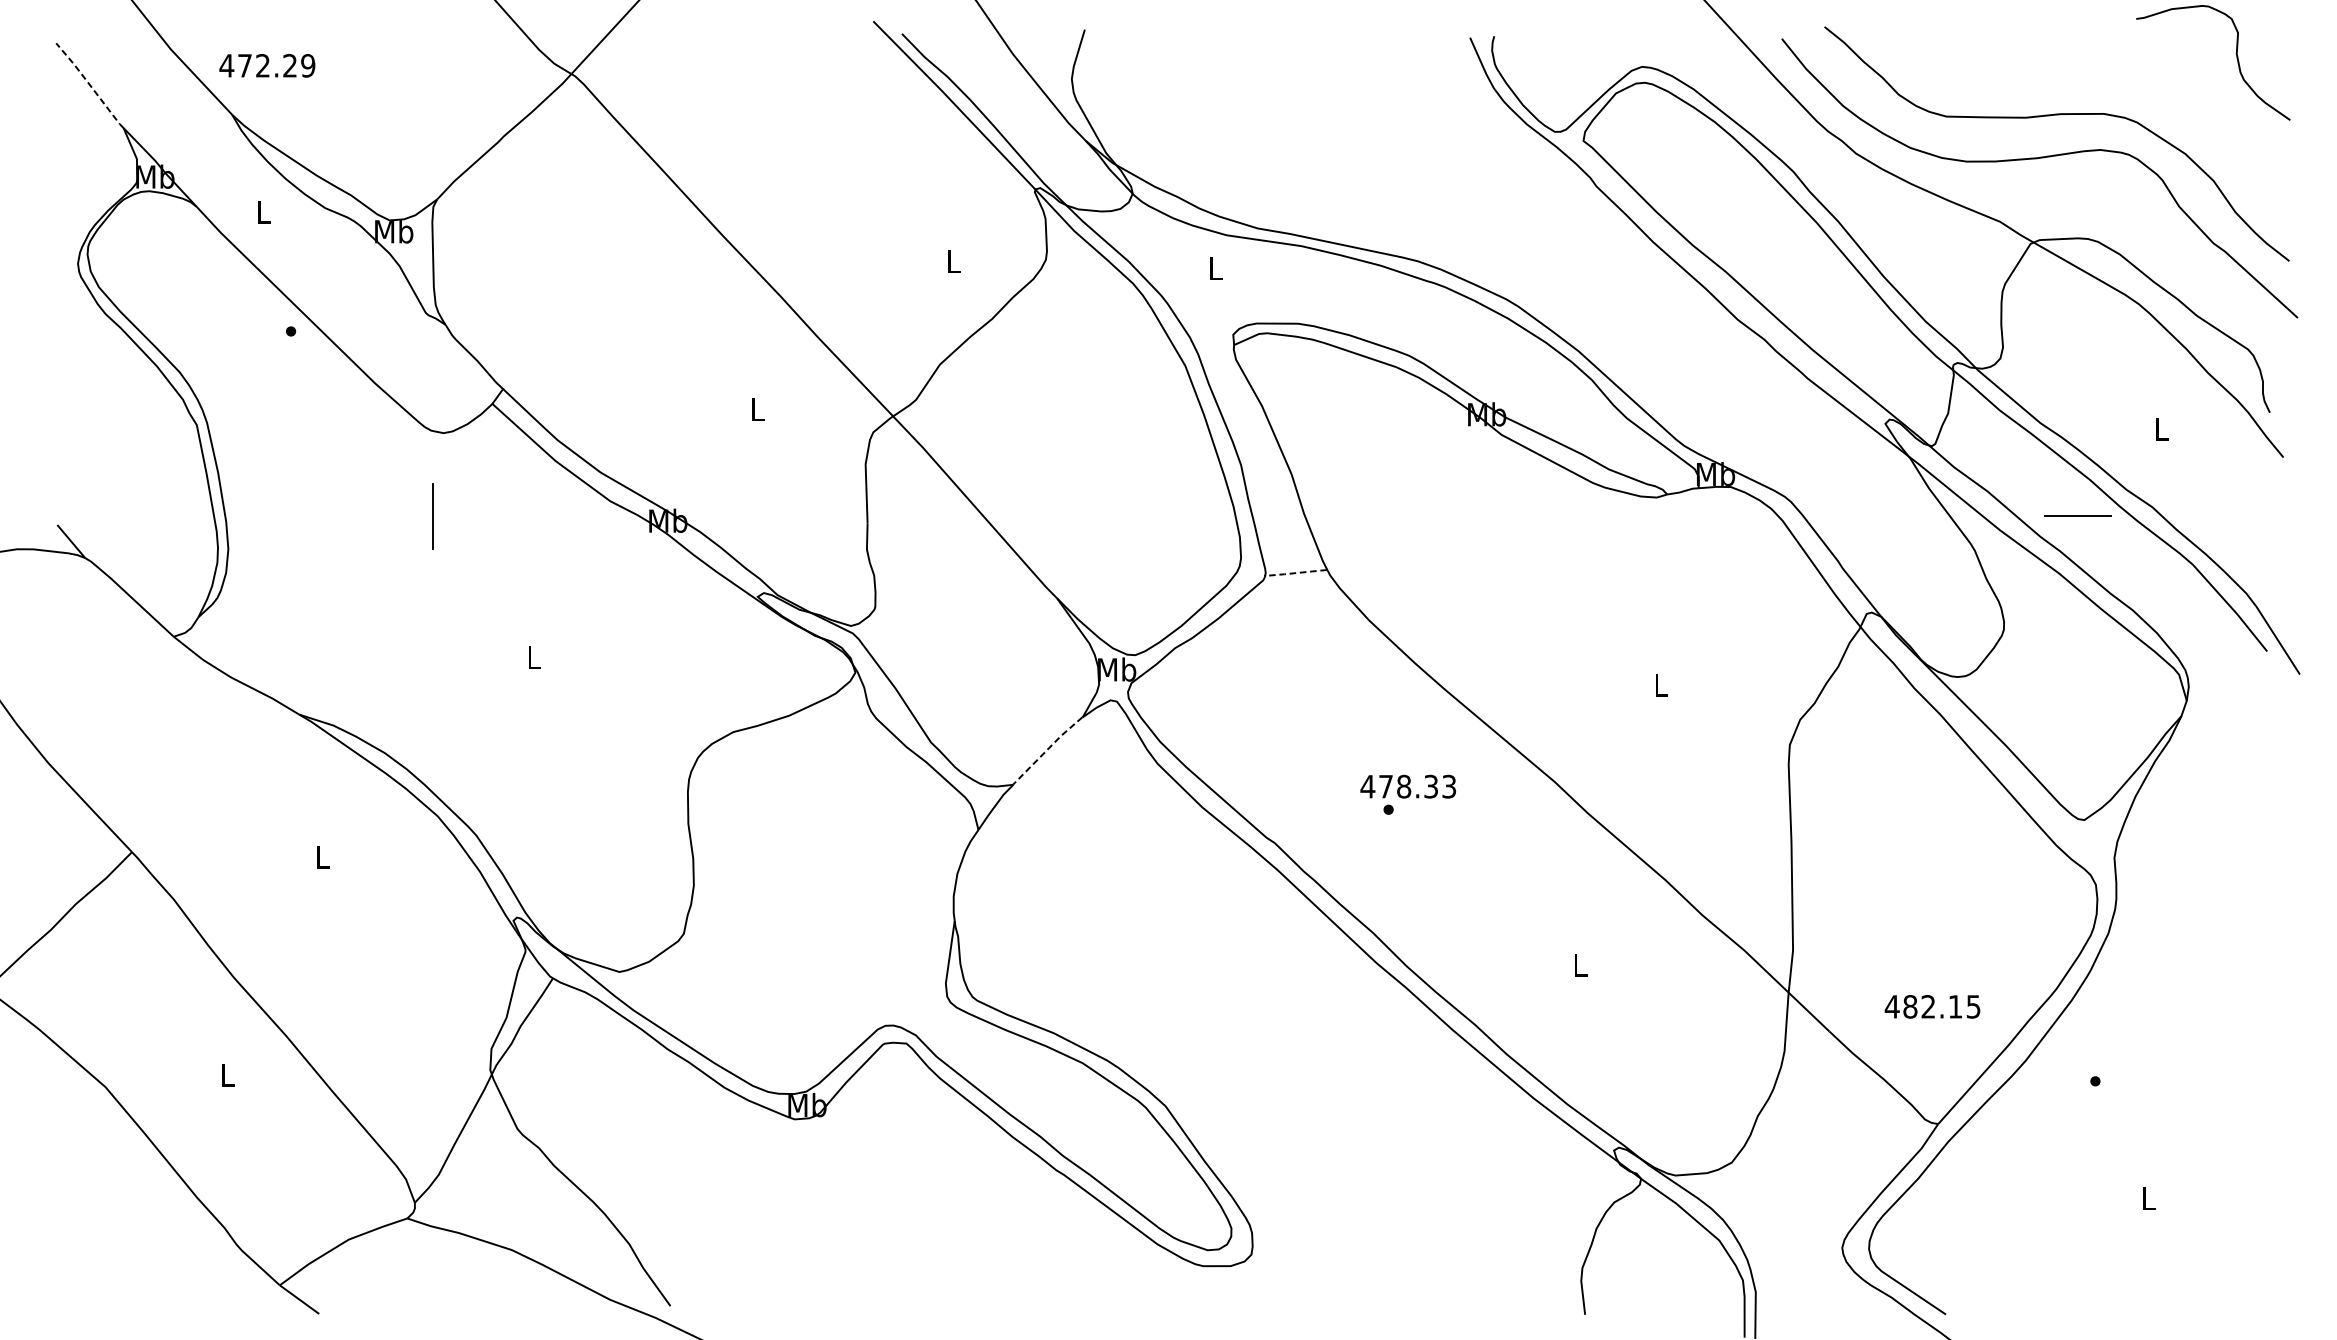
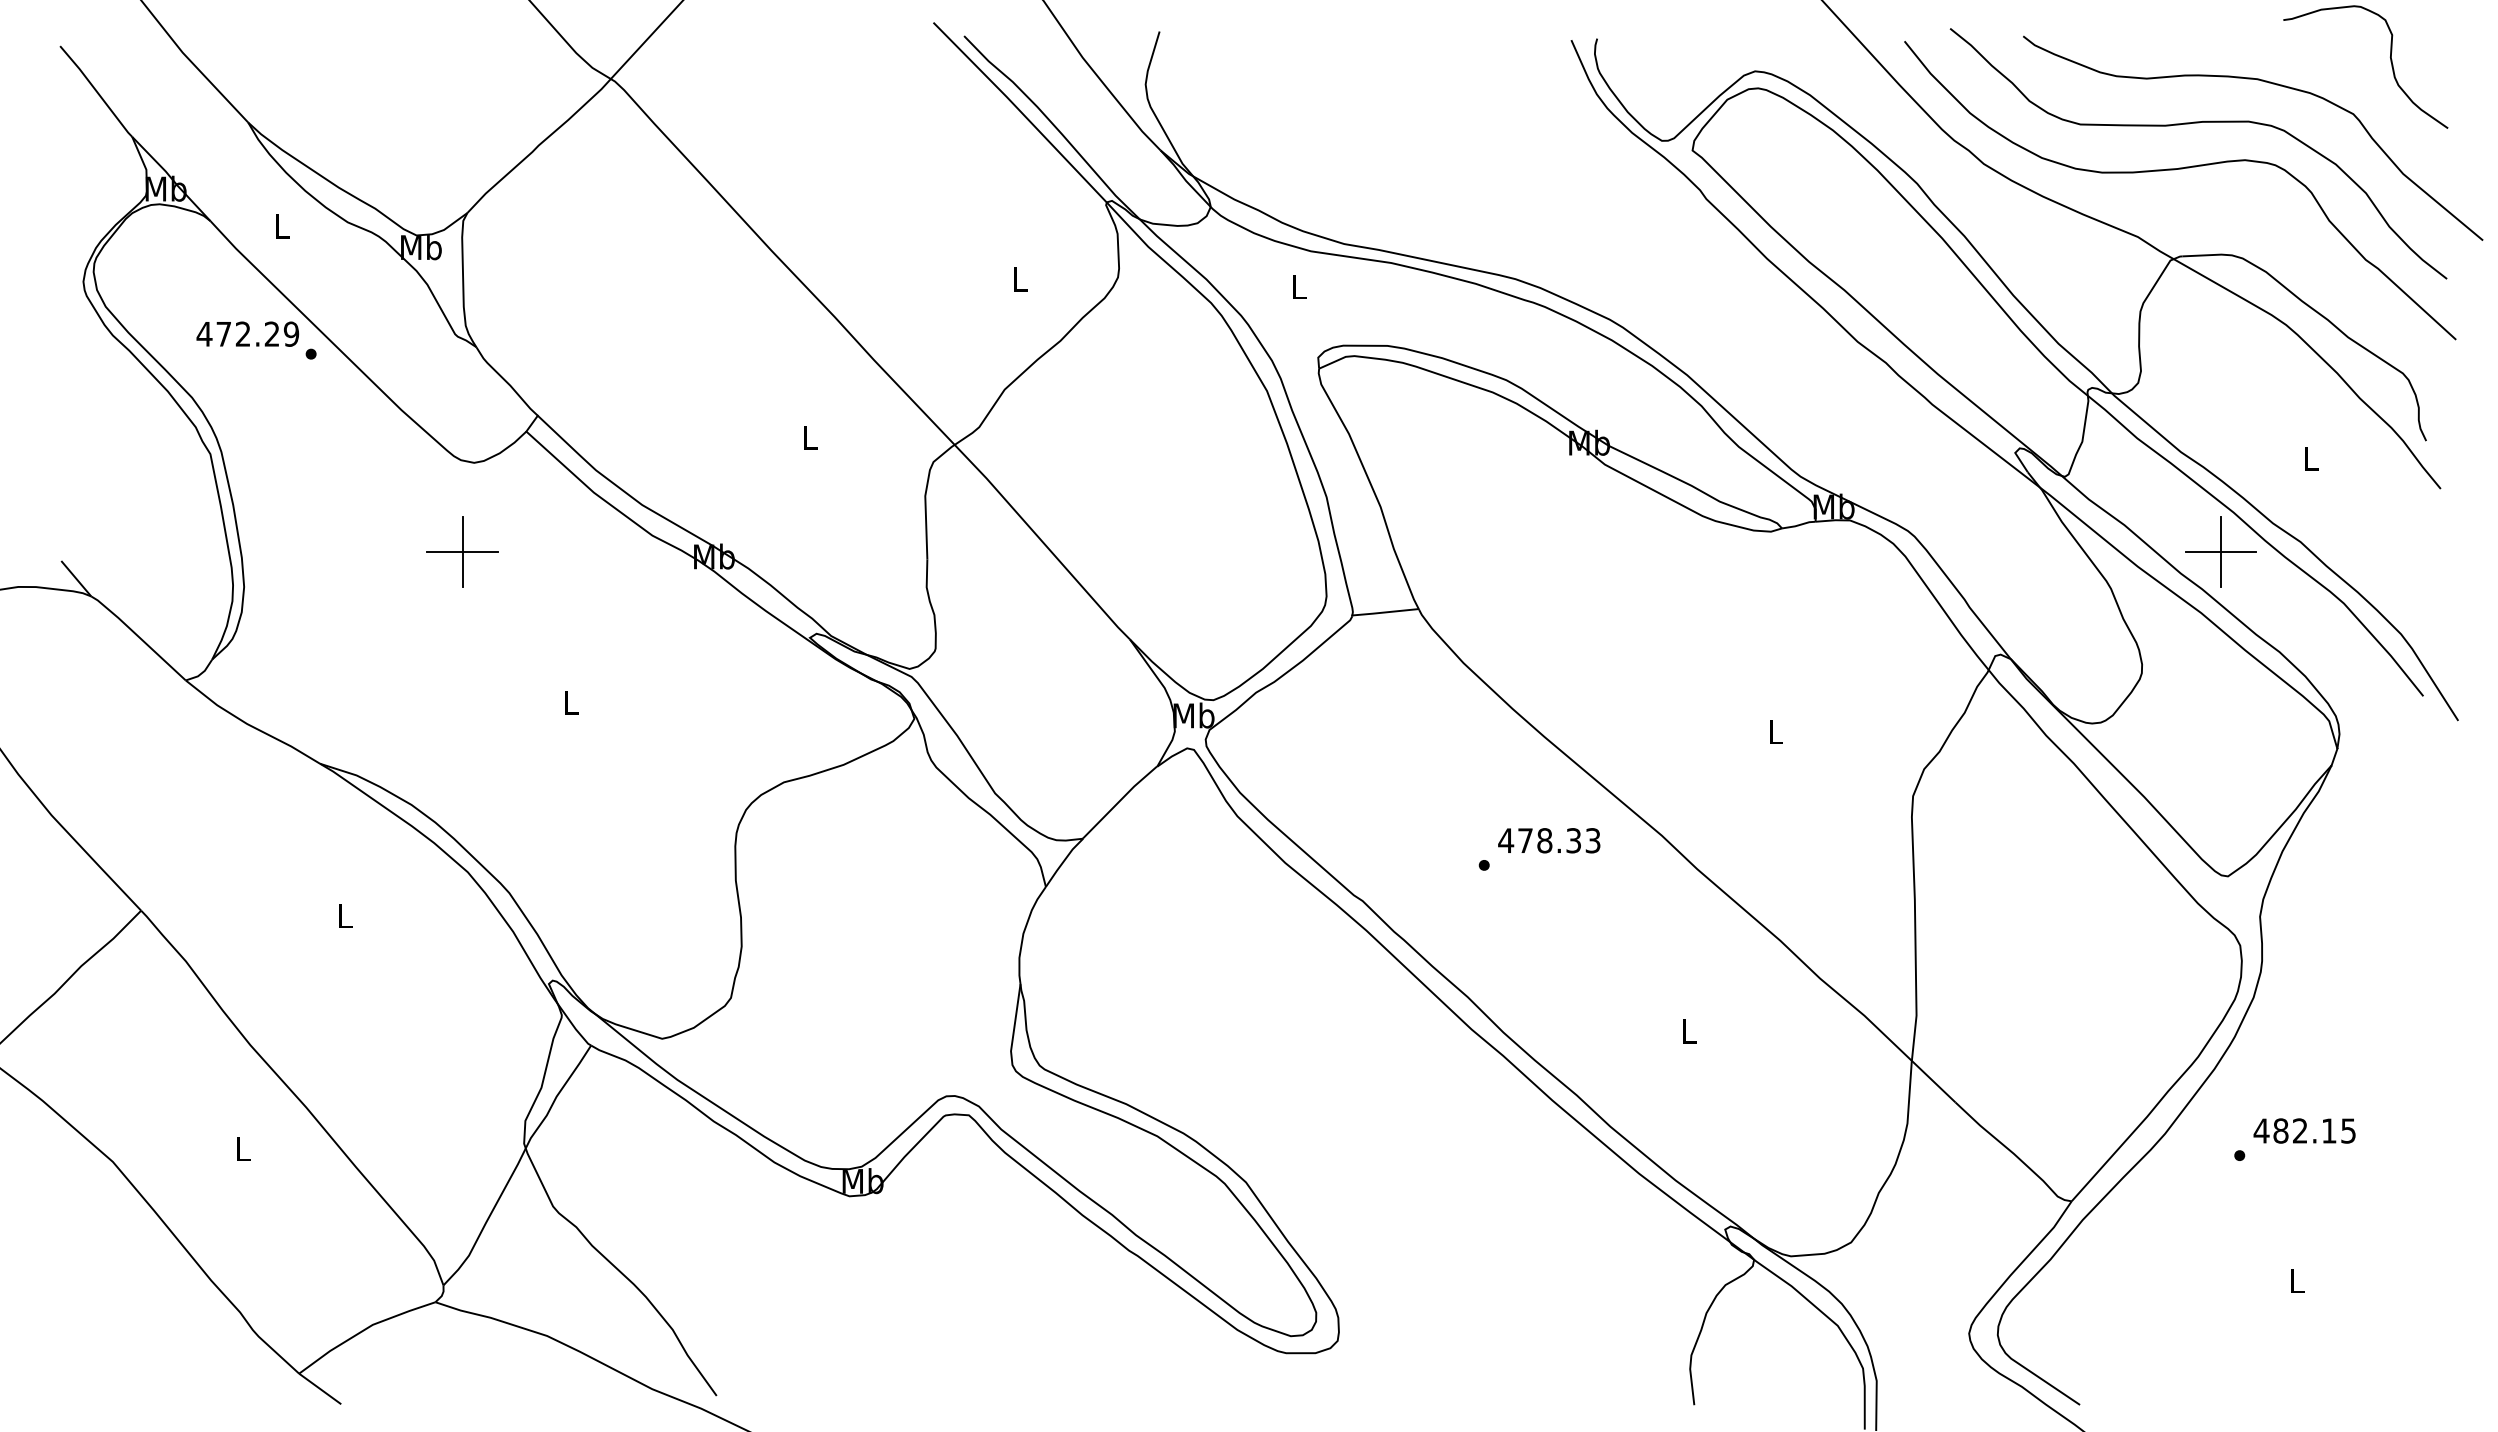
text: (267, 65) -> (247, 333), moved
curve: (2119, 77) -> (2265, 82), added
line: (90, 85) -> (96, 91), dashed -> solid
line: (432, 516) -> (462, 551), added
line: (2077, 516) -> (2220, 551), added
line: (1294, 573) -> (1383, 612), dashed -> solid
line: (1047, 749) -> (1119, 801), dashed -> solid
text: (1408, 786) -> (1549, 840), moved
text: (1932, 1006) -> (2304, 1130), moved

